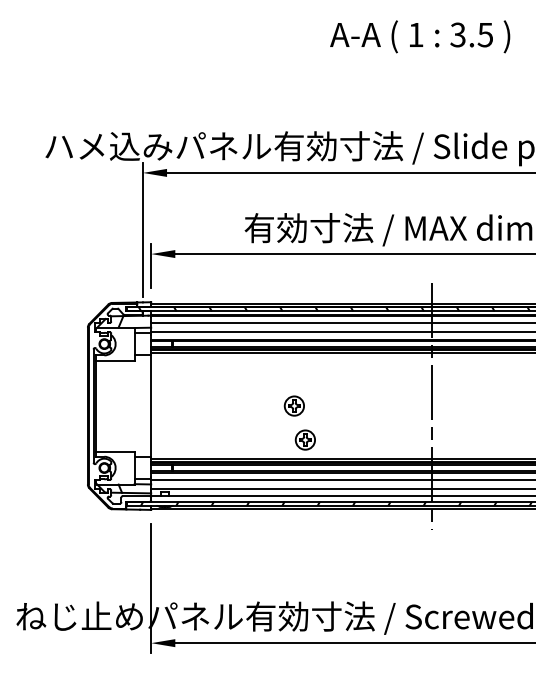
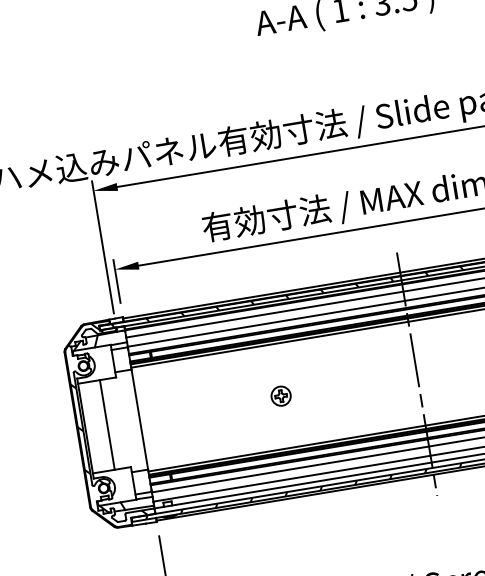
hatch: (115, 402) -> (104, 421), added
line: (118, 405) -> (107, 424), added
part: (304, 439) -> (296, 427), removed

